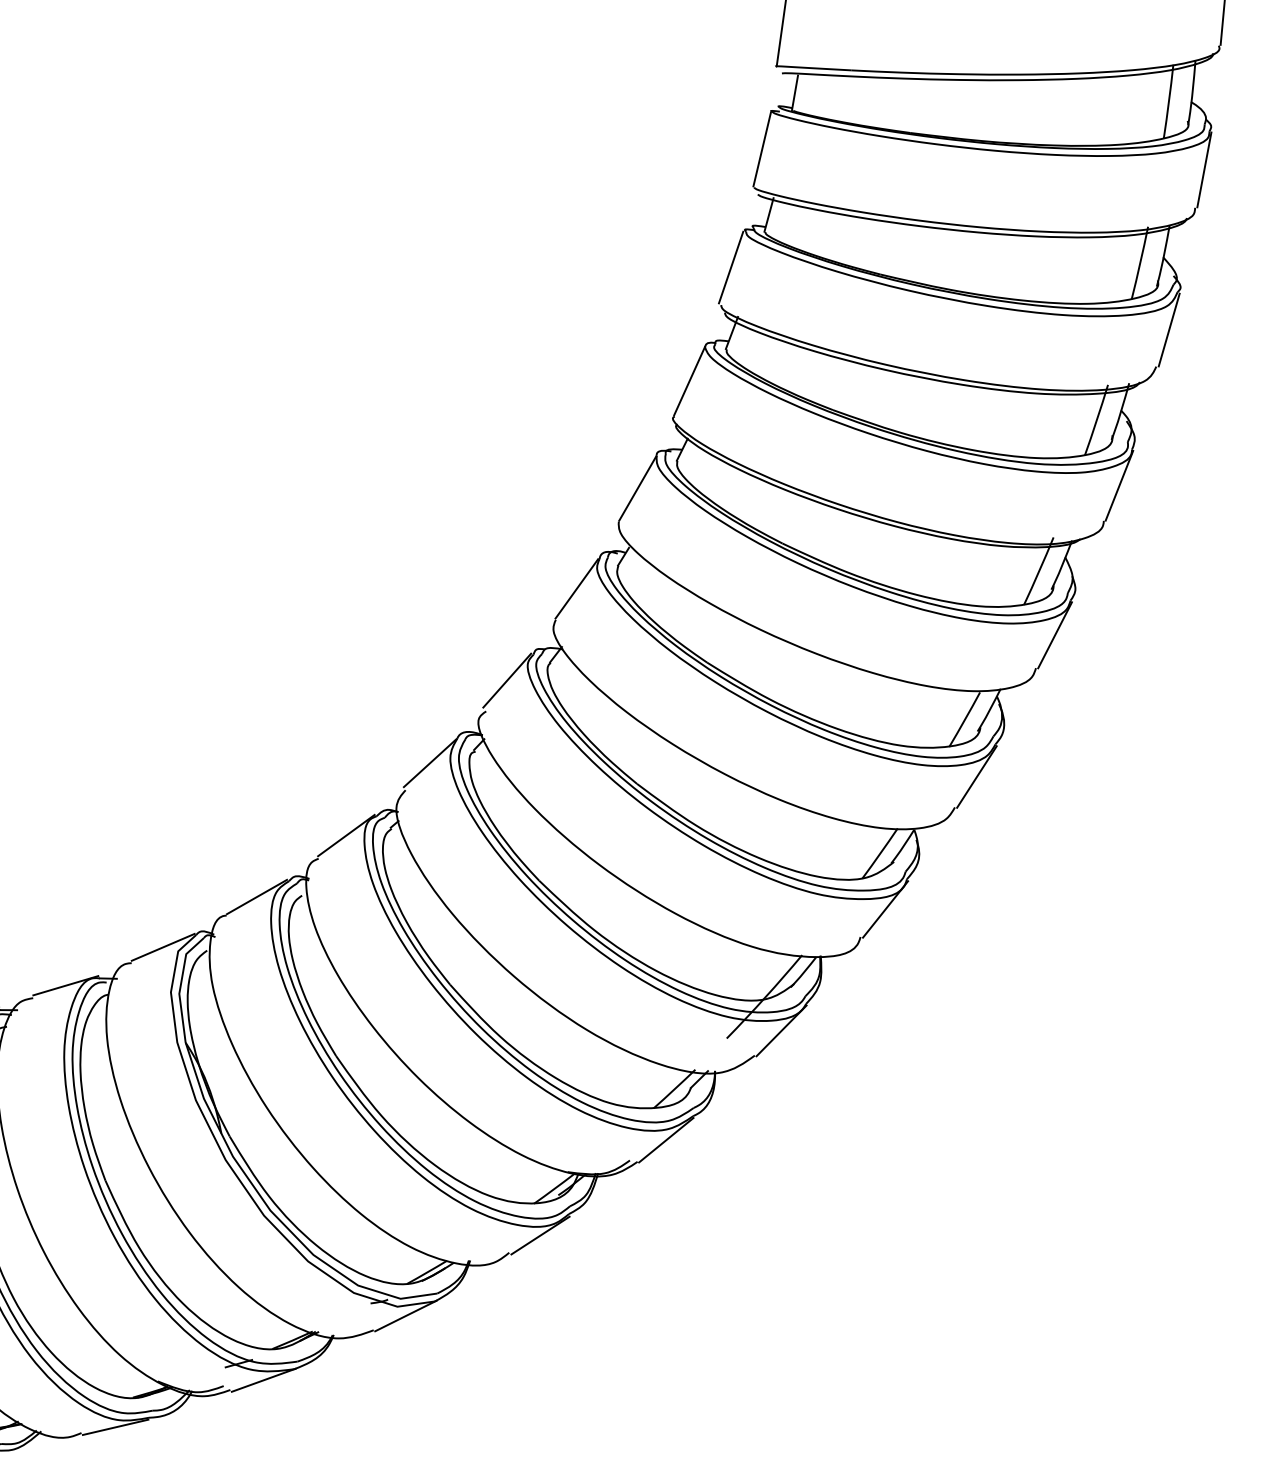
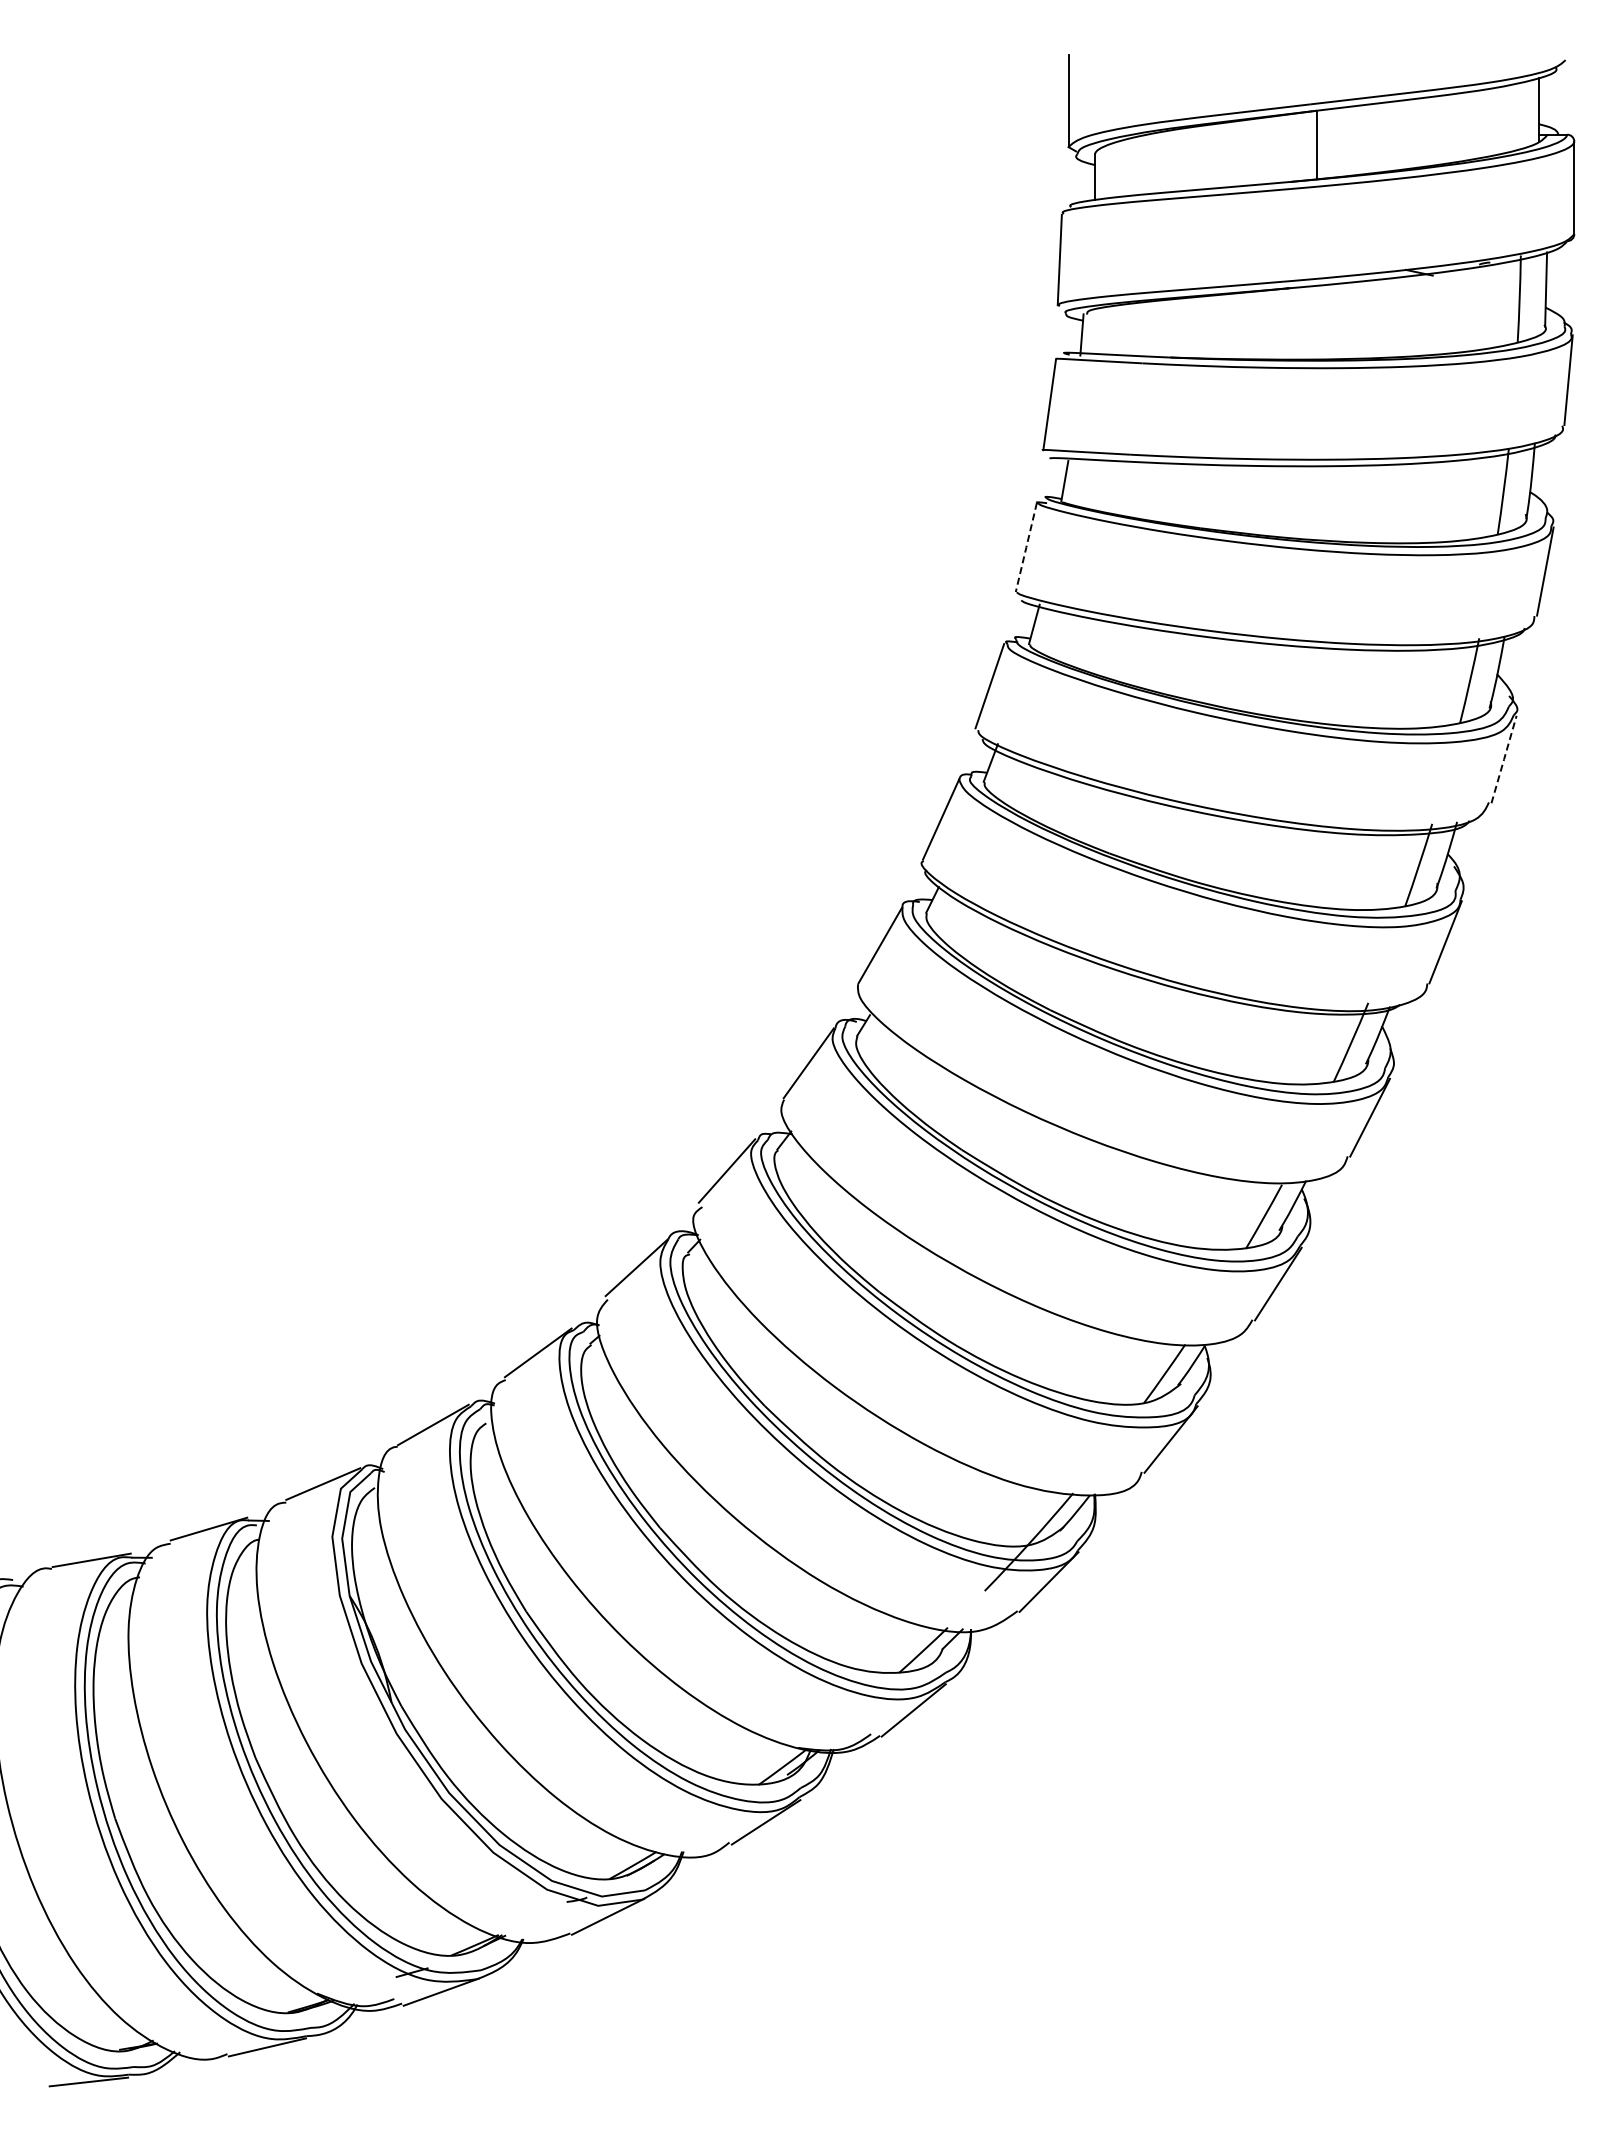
line: (762, 149) -> (1026, 547), solid -> dashed
line: (1169, 330) -> (1504, 759), solid -> dashed

